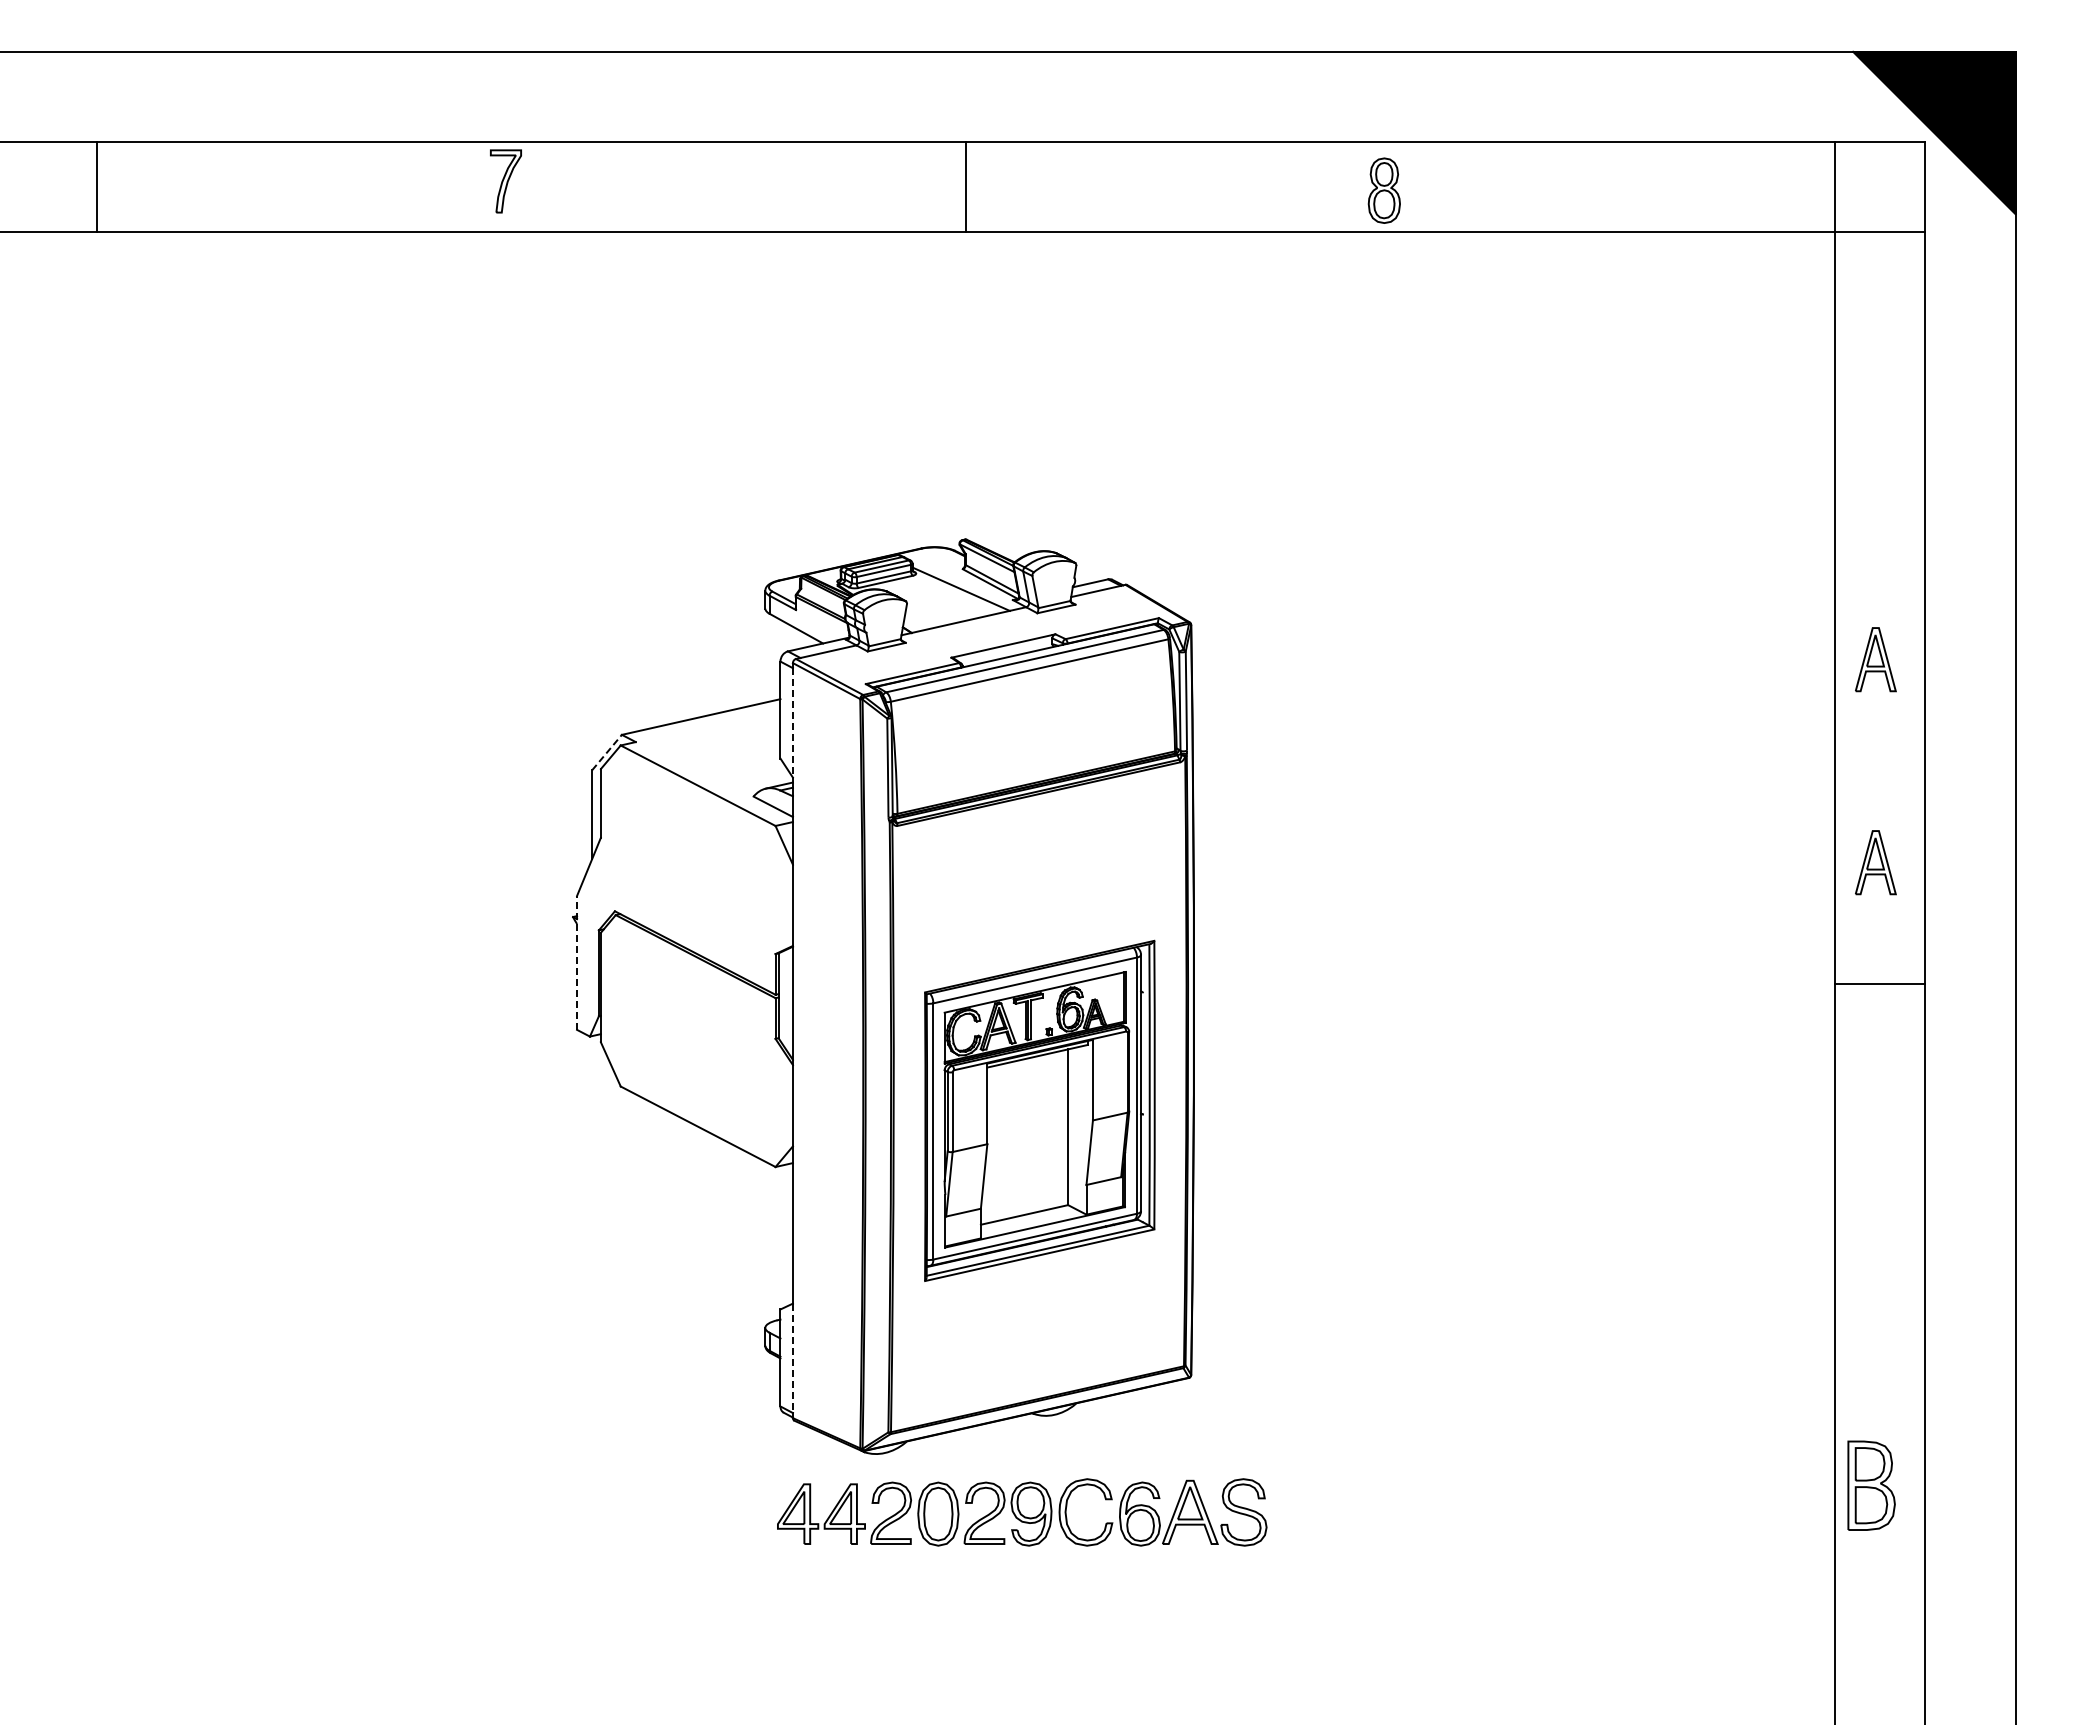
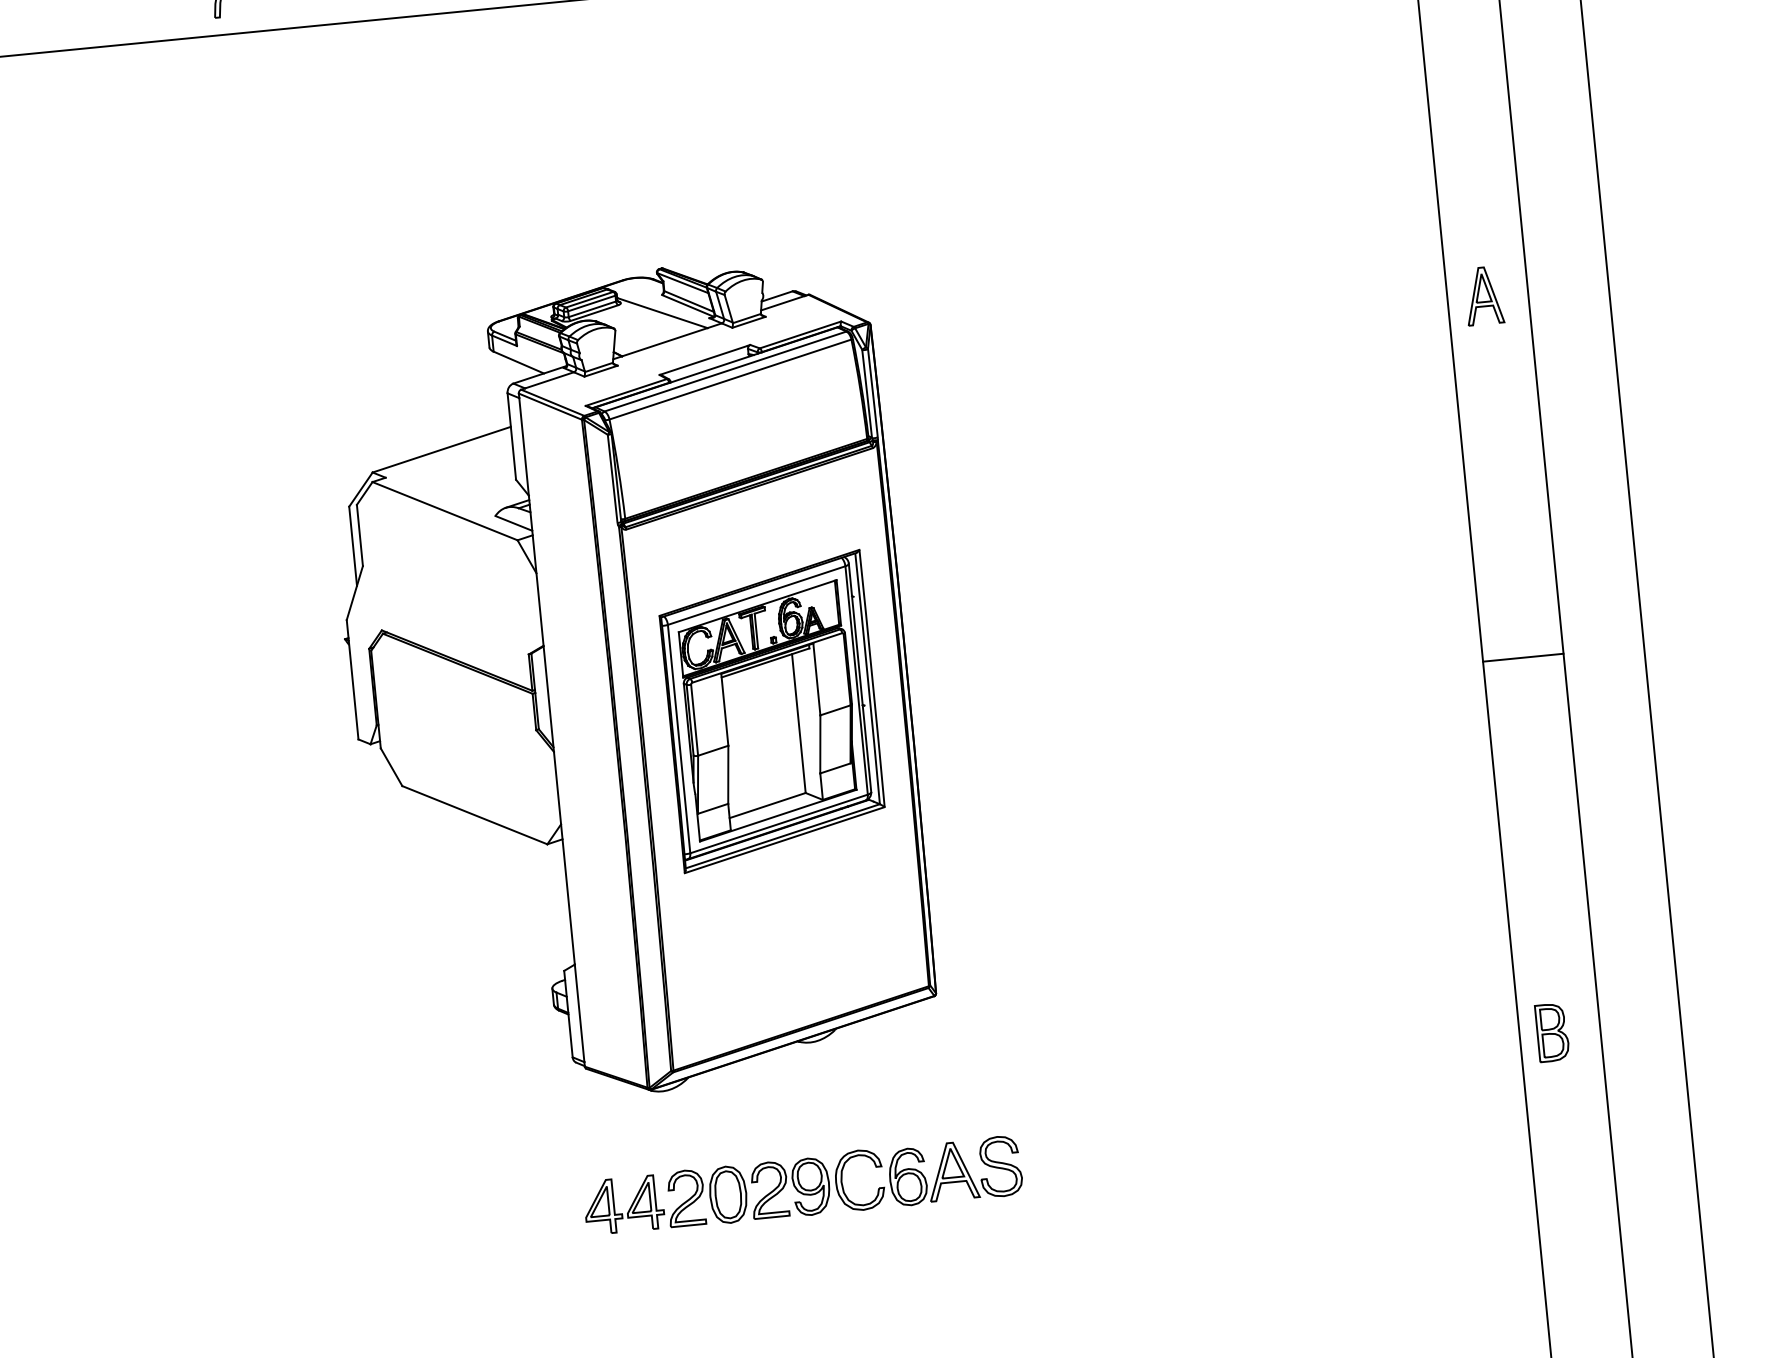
line: (792, 722) -> (523, 446), dashed -> solid
line: (607, 752) -> (361, 489), dashed -> solid
part: (1875, 862) -> (1501, 476), removed
line: (577, 962) -> (352, 679), dashed -> solid
line: (1880, 984) -> (1523, 658), moved
part: (1039, 1110) -> (771, 711), moved
line: (792, 1358) -> (579, 1013), dashed -> solid
part: (1871, 1485) -> (1552, 1032), size x0.71
part: (1022, 1512) -> (803, 1185), moved

